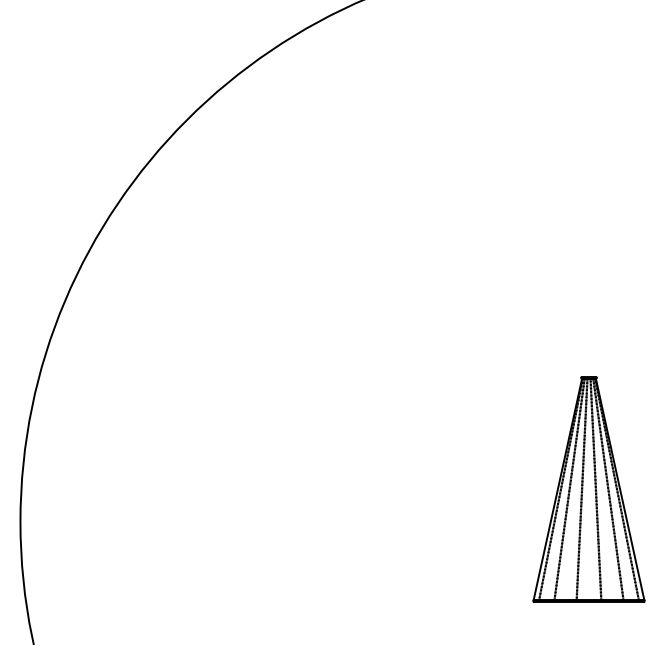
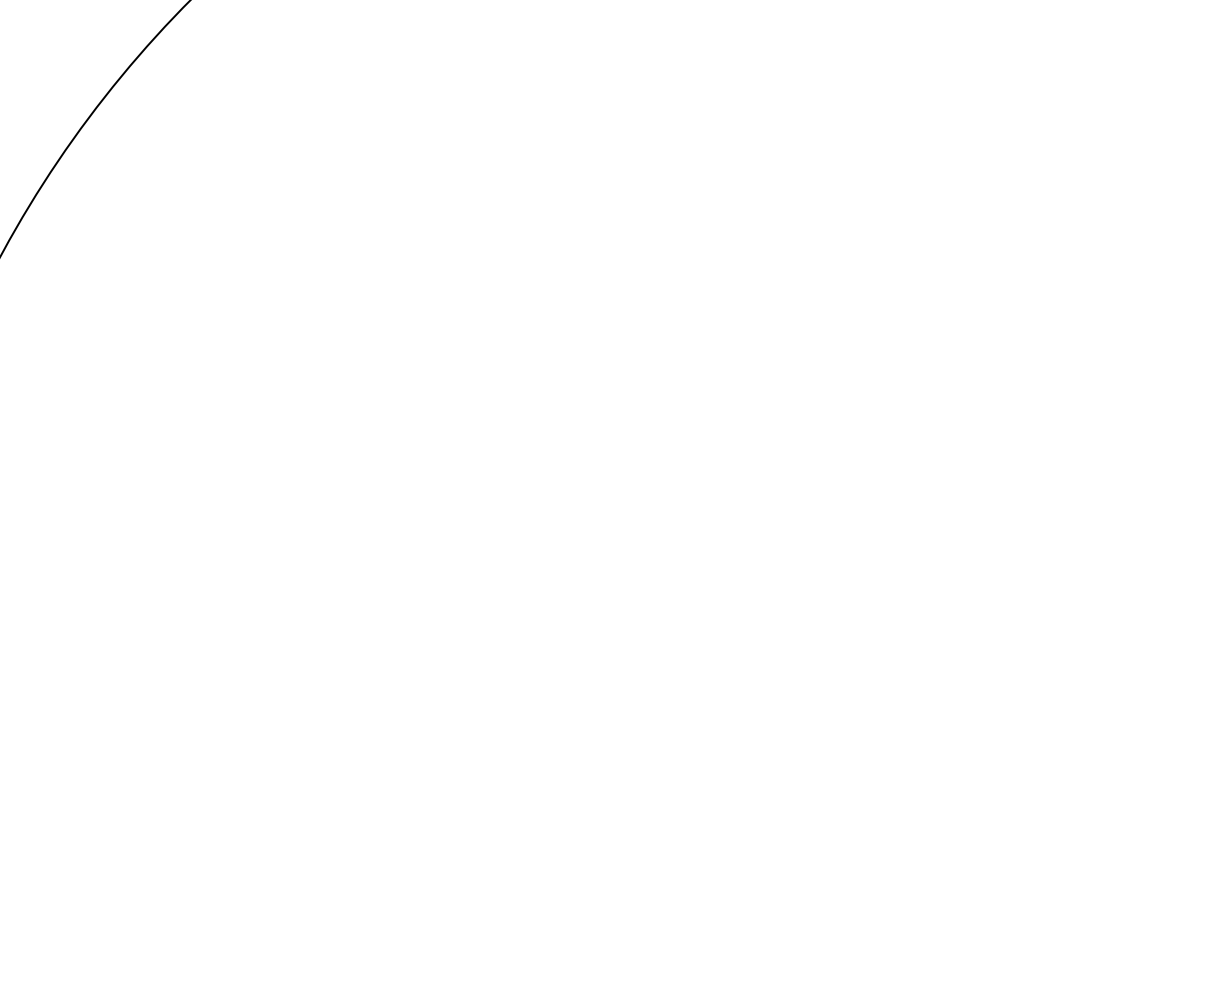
part: (588, 489) -> (970, 714), removed

